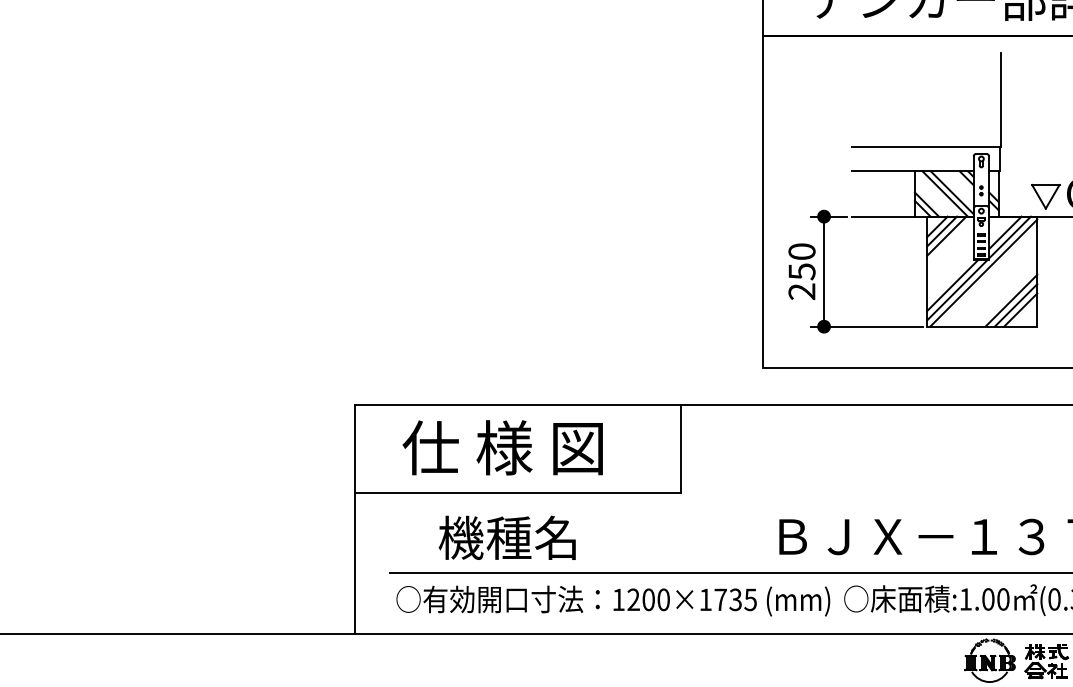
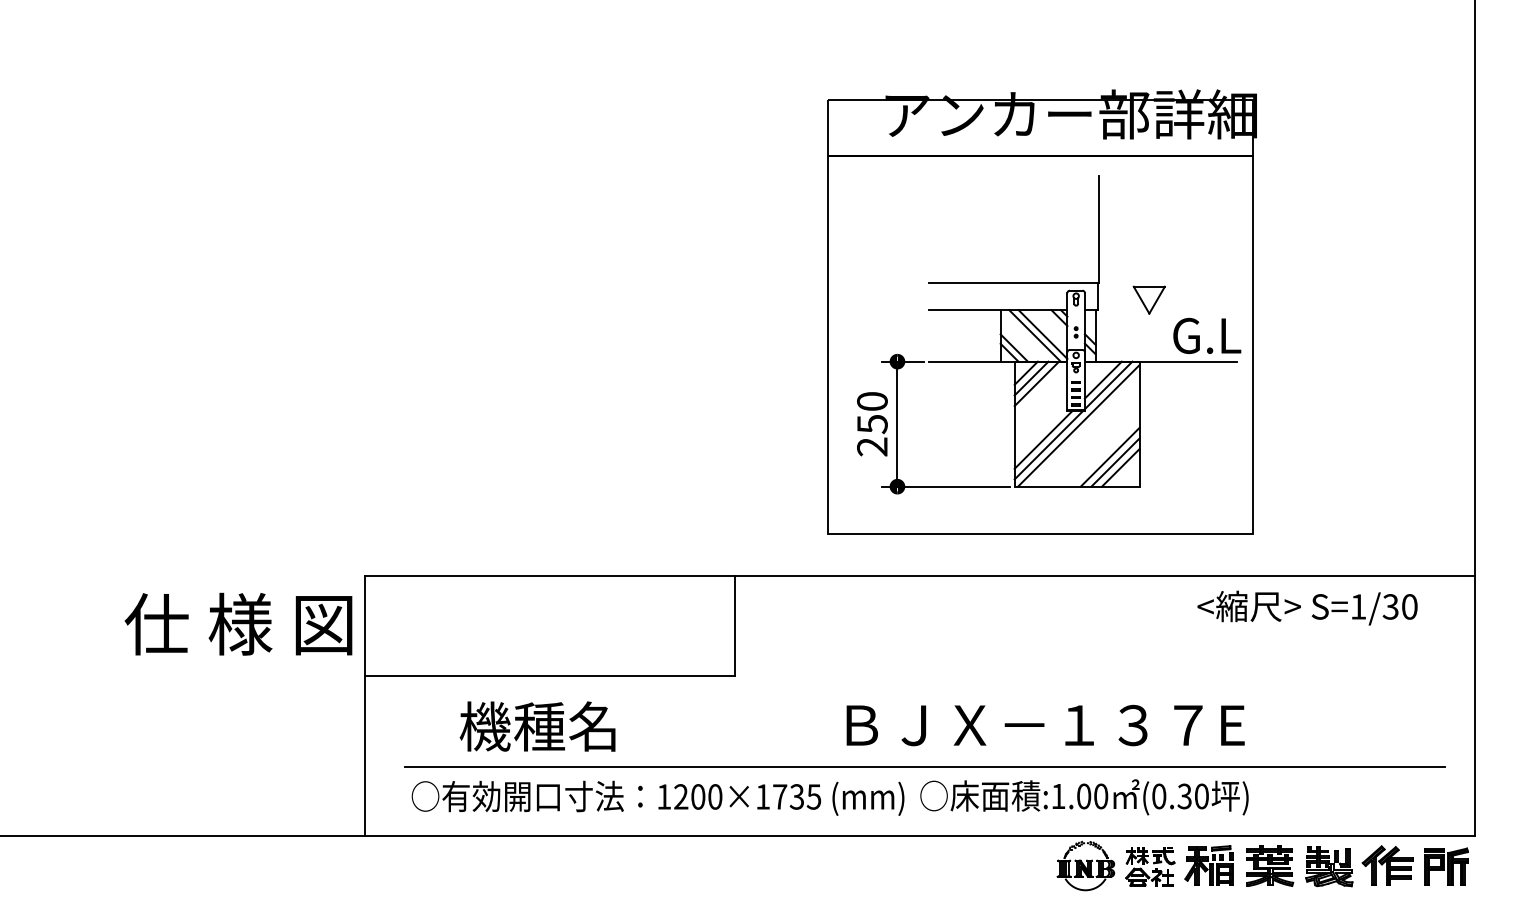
part: (1045, 196) -> (1148, 299), moved
text: (502, 447) -> (238, 623), moved

